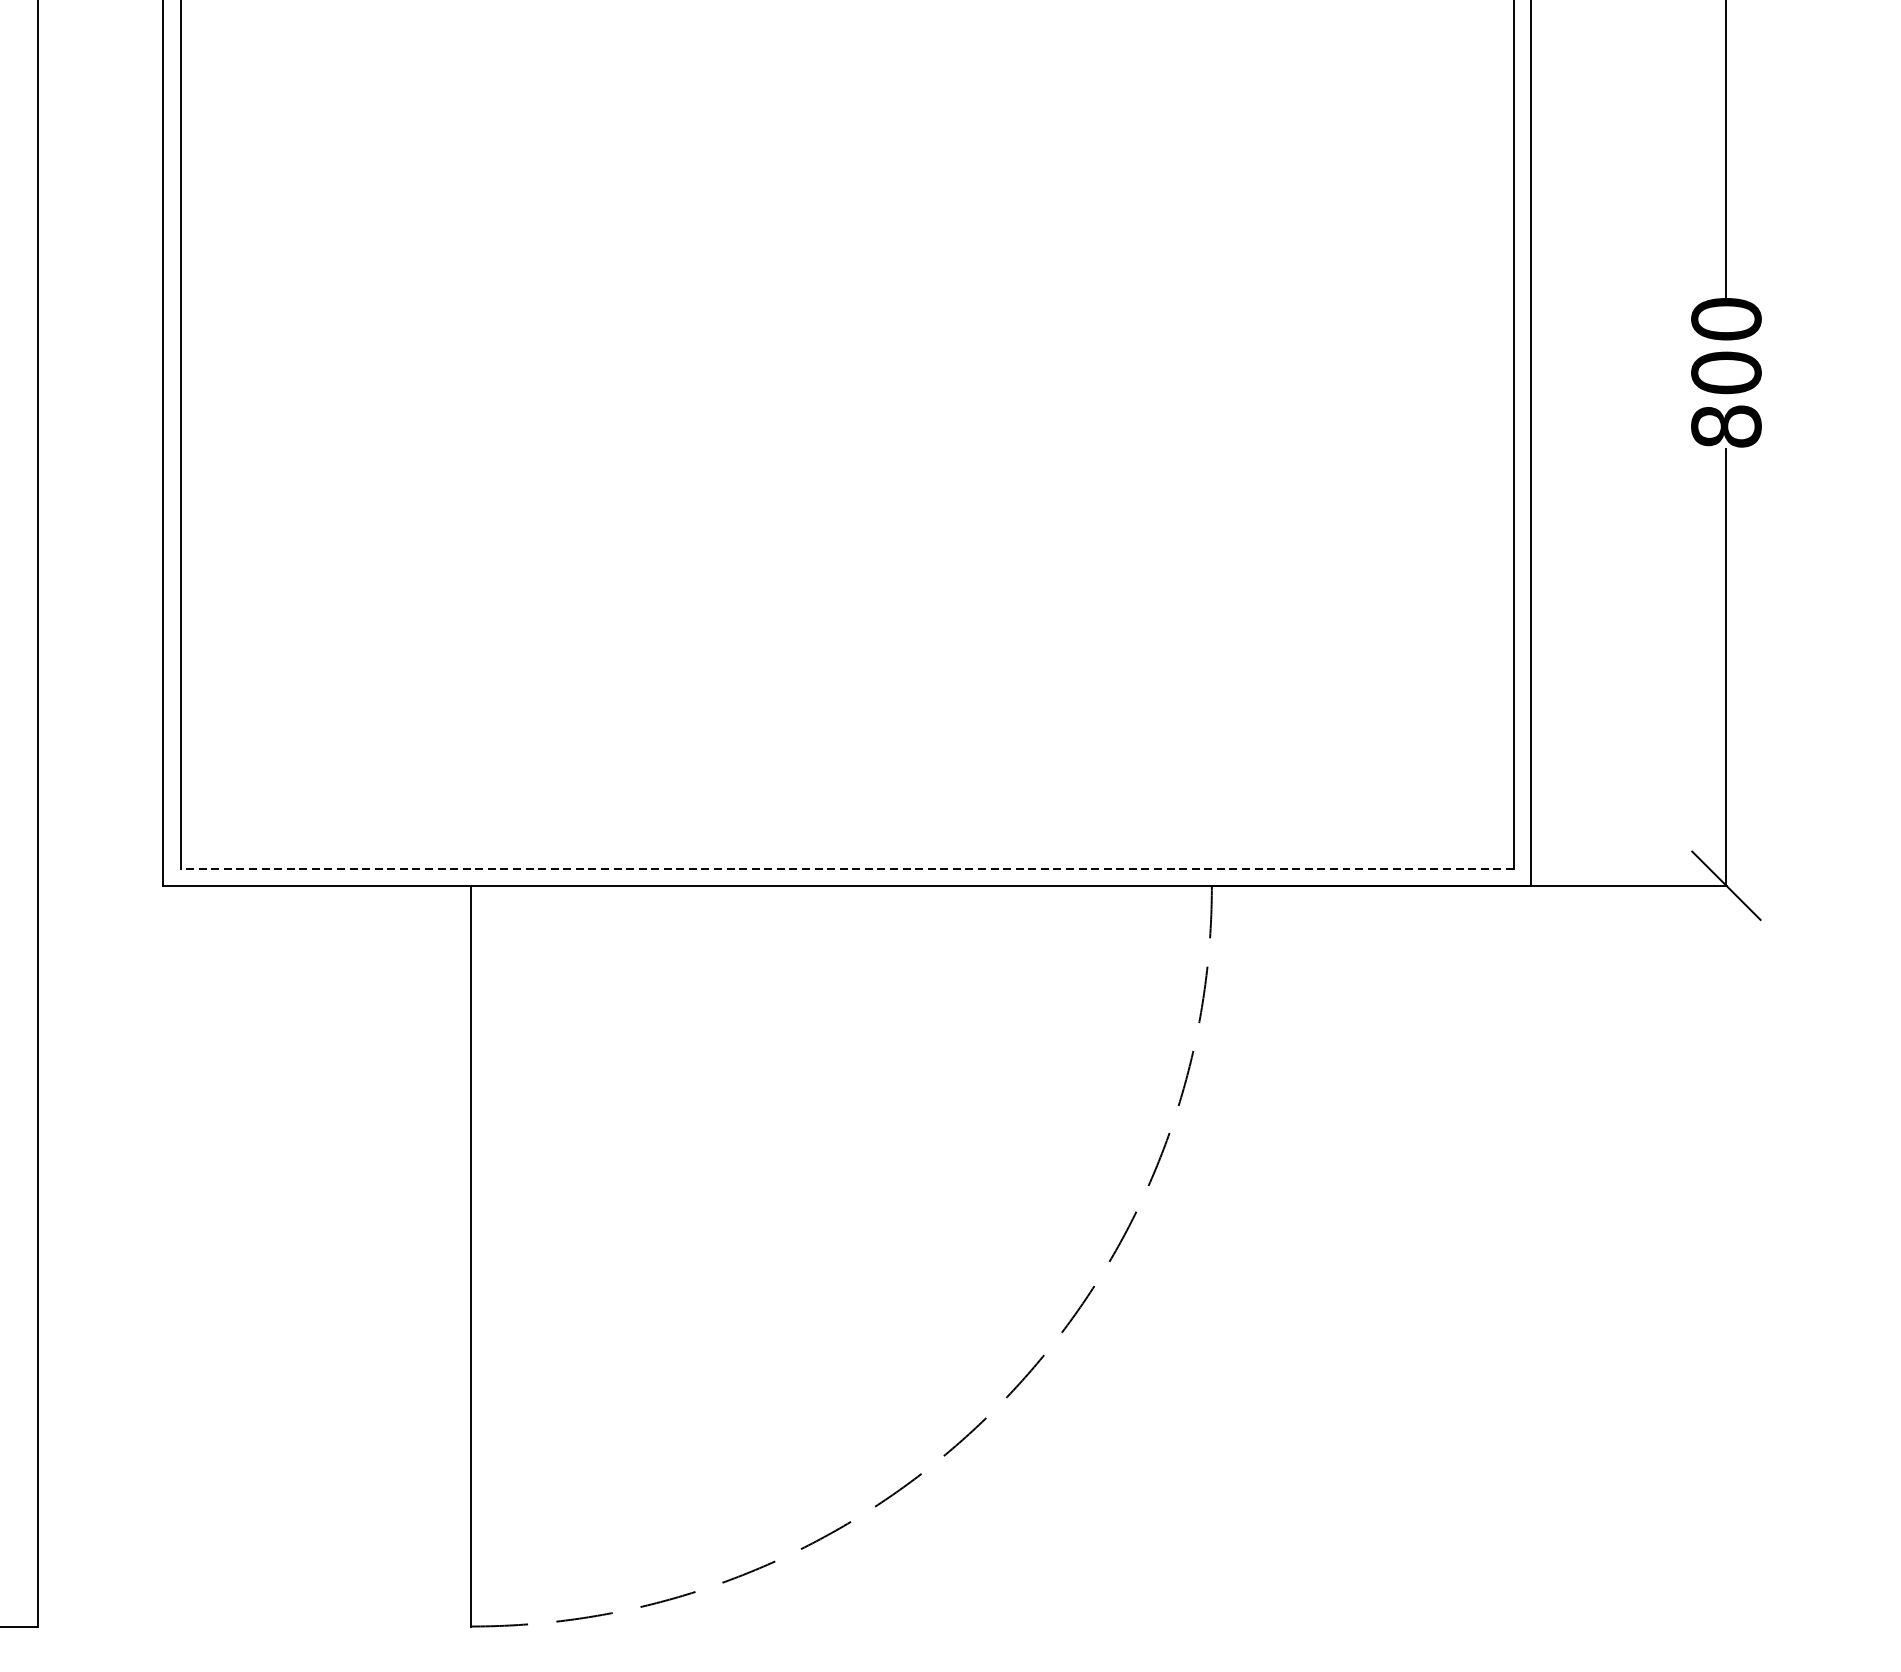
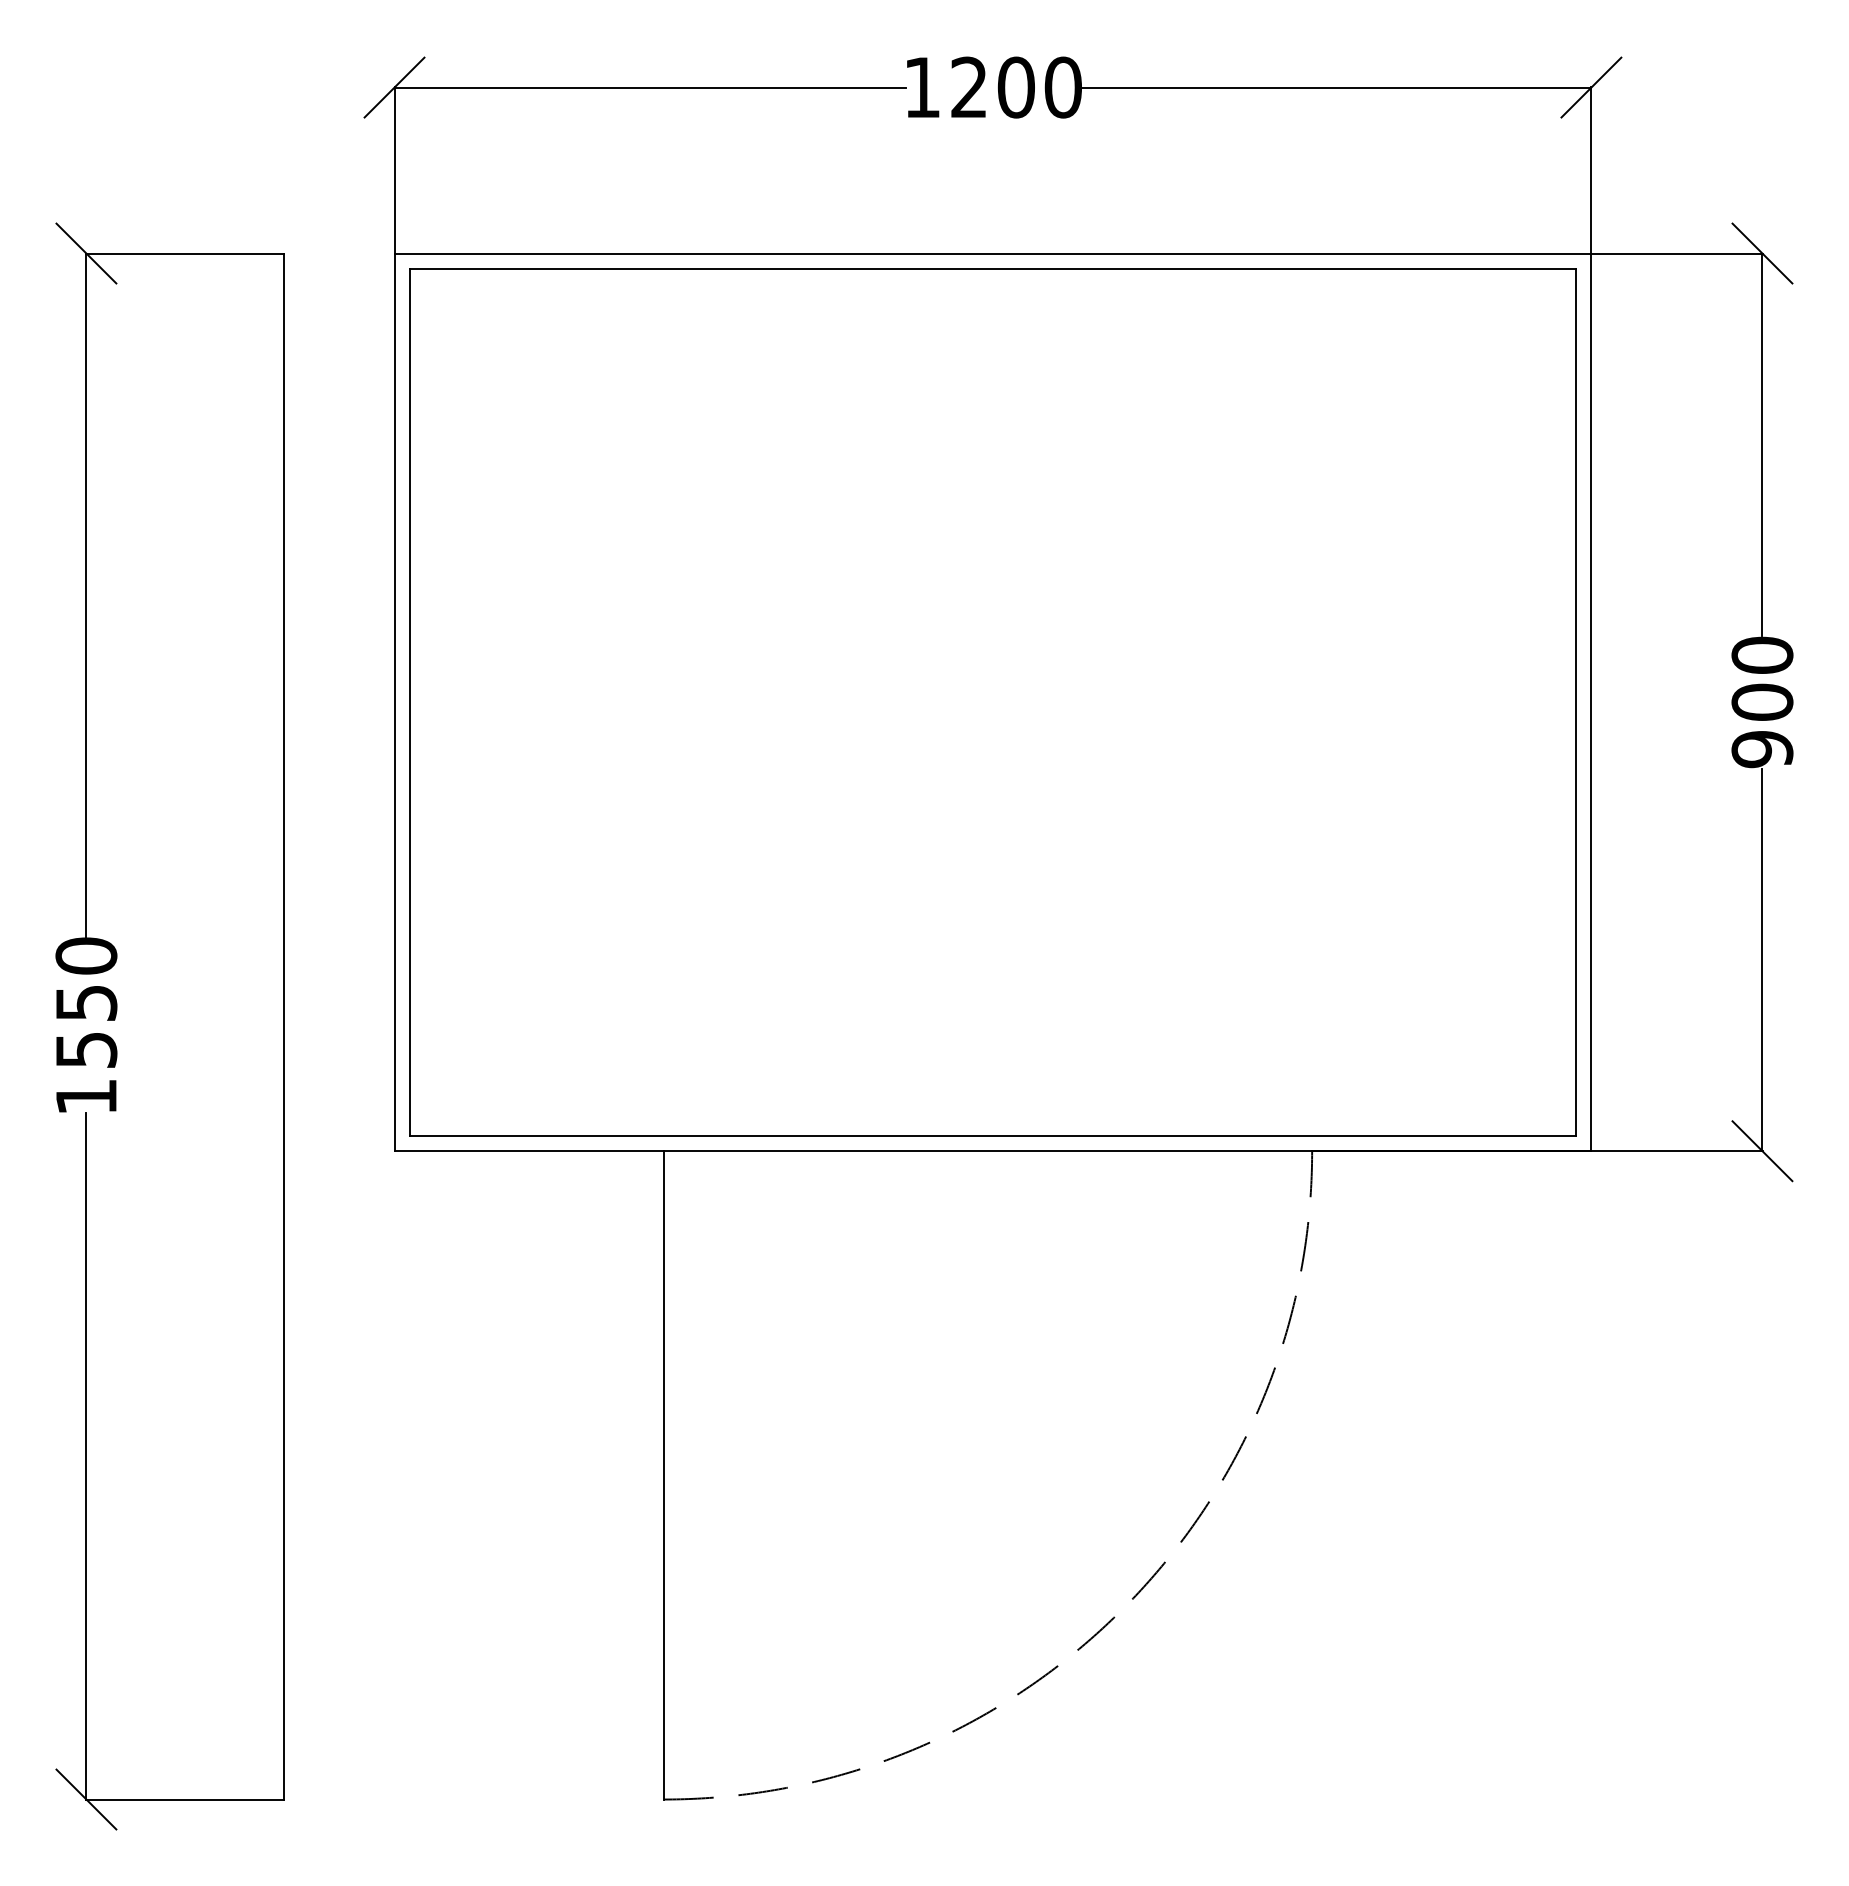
text: (1726, 426) -> (1762, 749), 800 -> 900
line: (846, 868) -> (992, 1136), dashed -> solid

